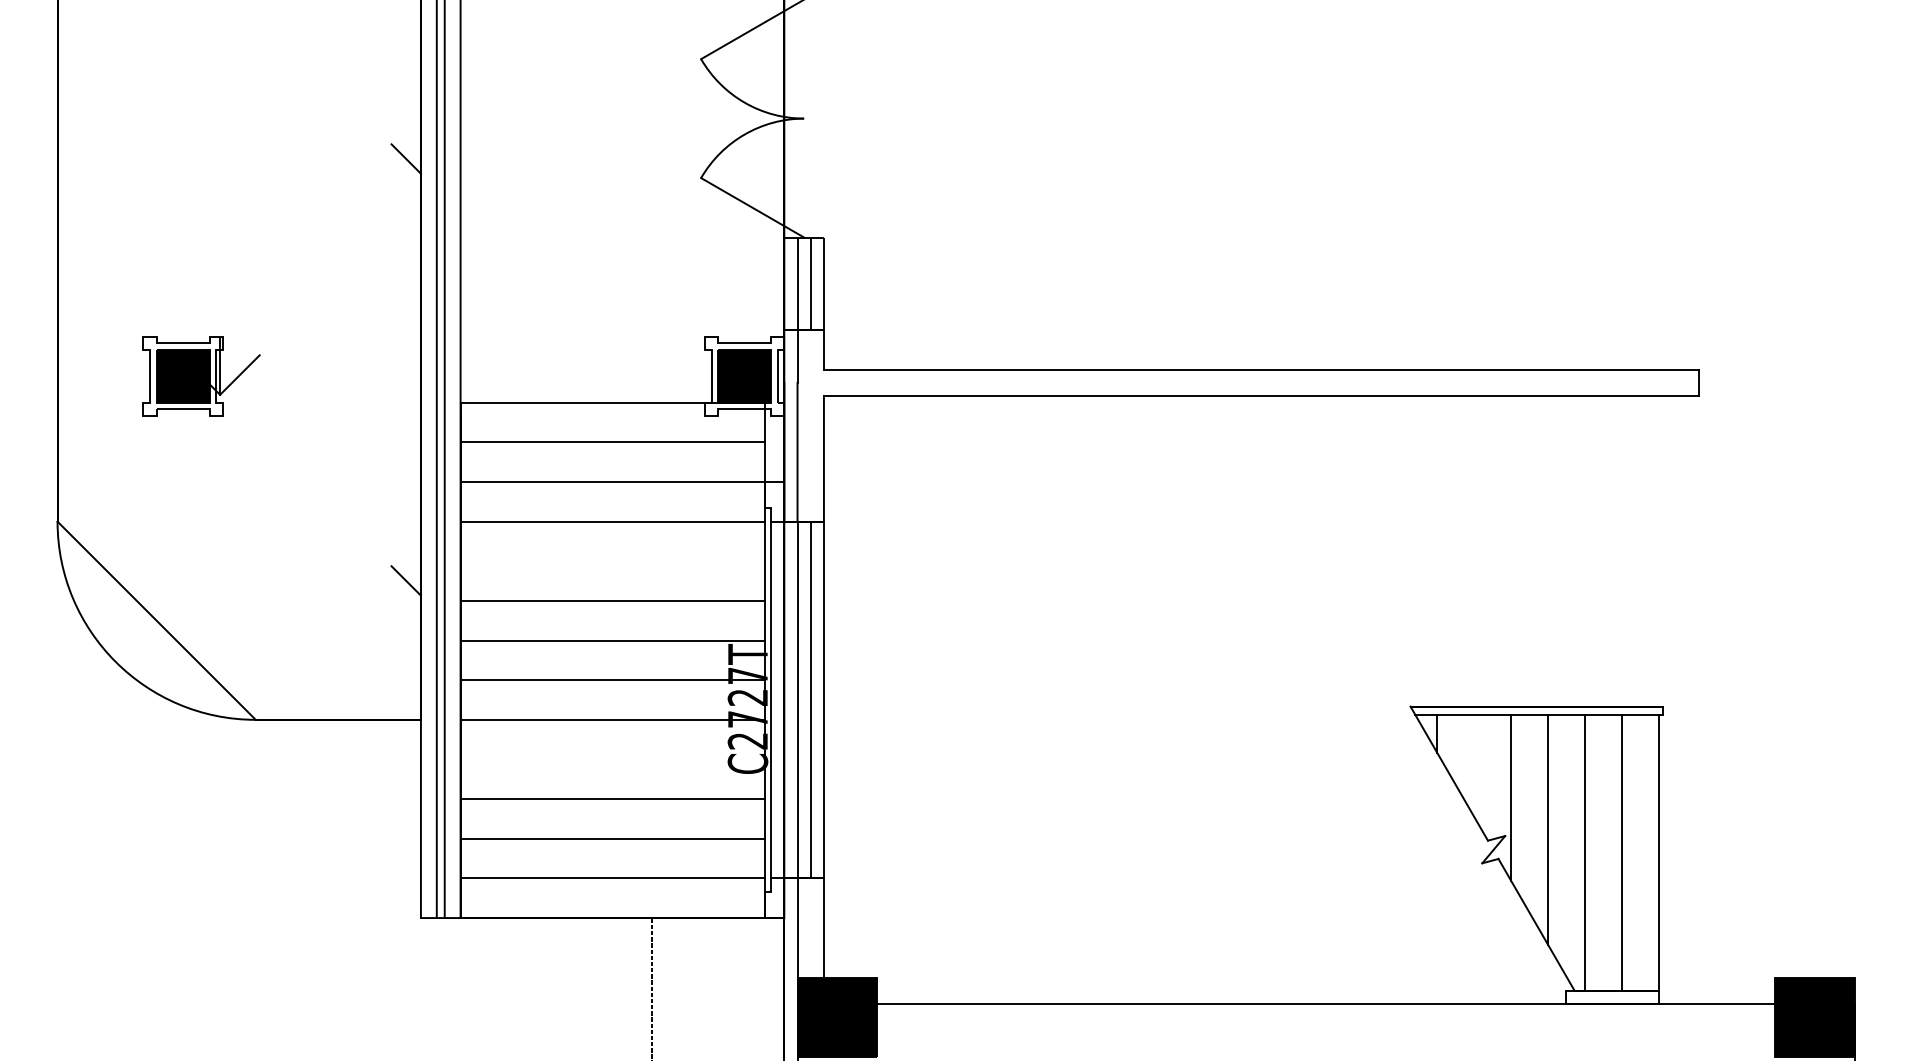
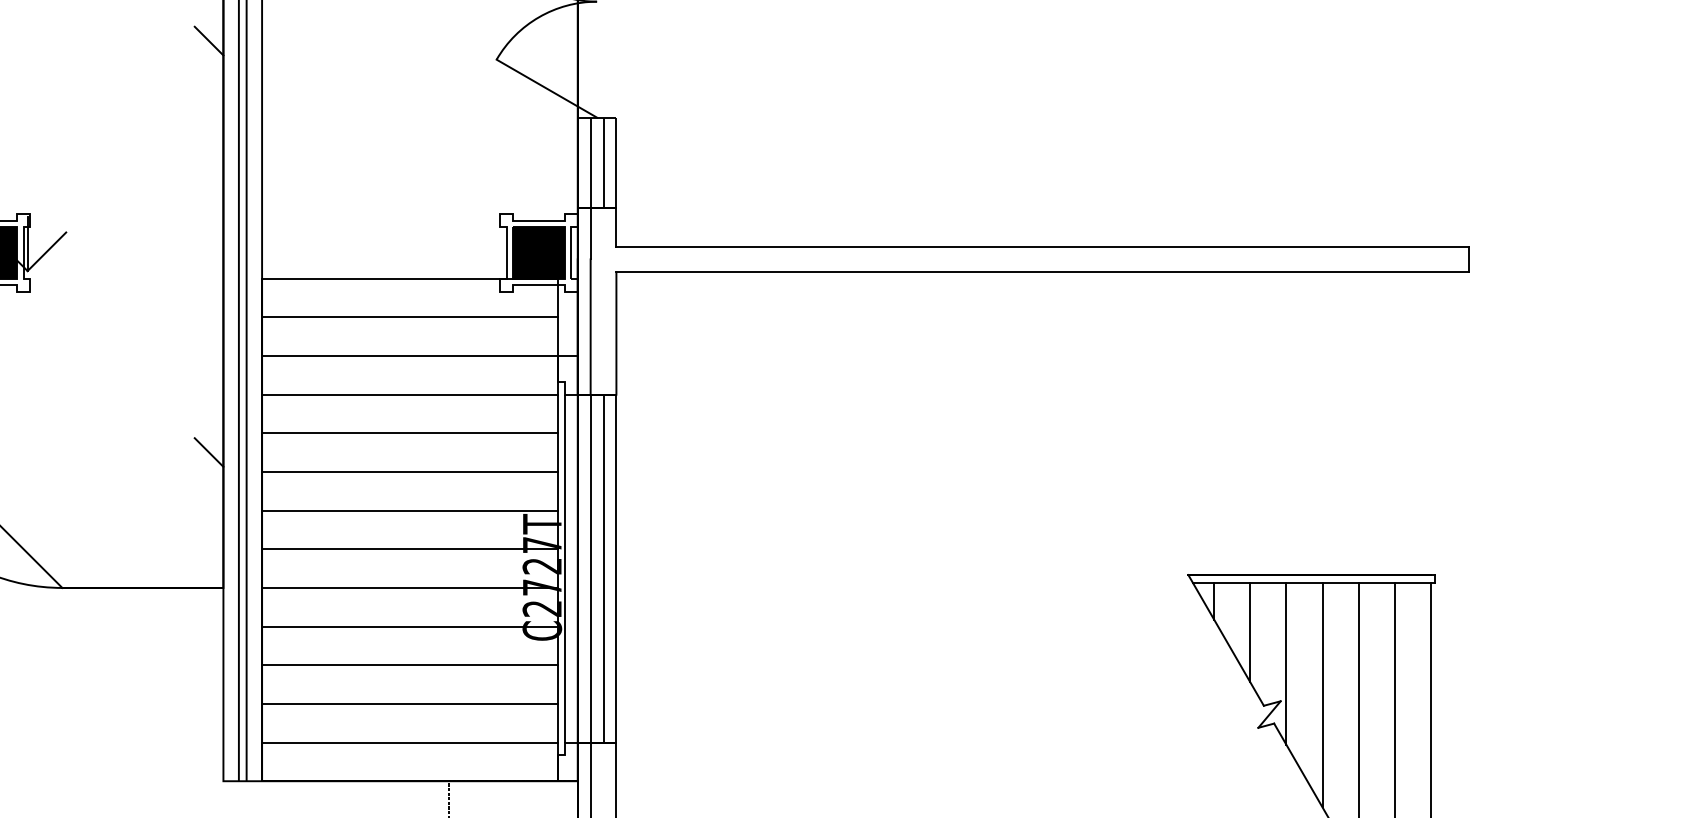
line: (612, 561) -> (410, 433), added
line: (612, 759) -> (410, 626), added
line: (1474, 765) -> (1250, 632), added

